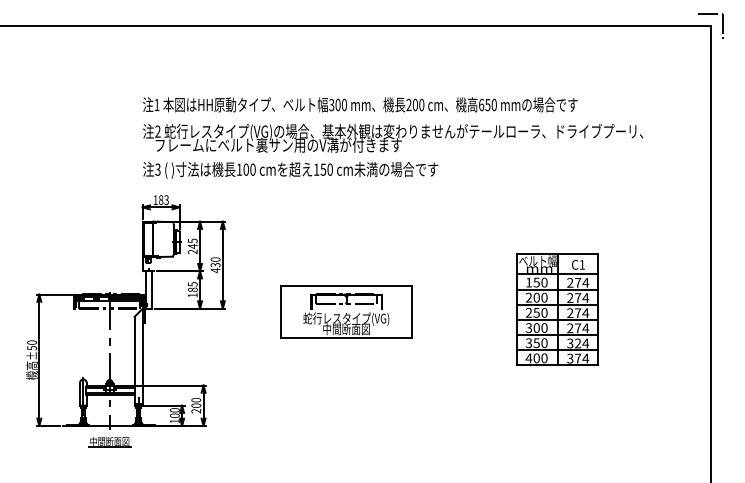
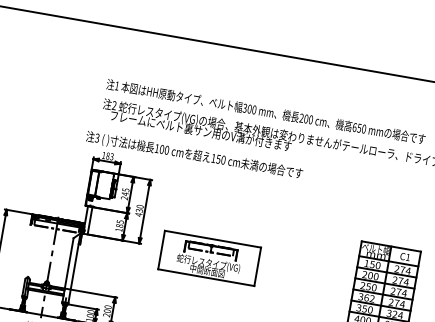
text: (290, 170) -> (194, 155), moved
part: (346, 311) -> (209, 257), moved
text: (540, 327) -> (369, 297), 300 -> 362

